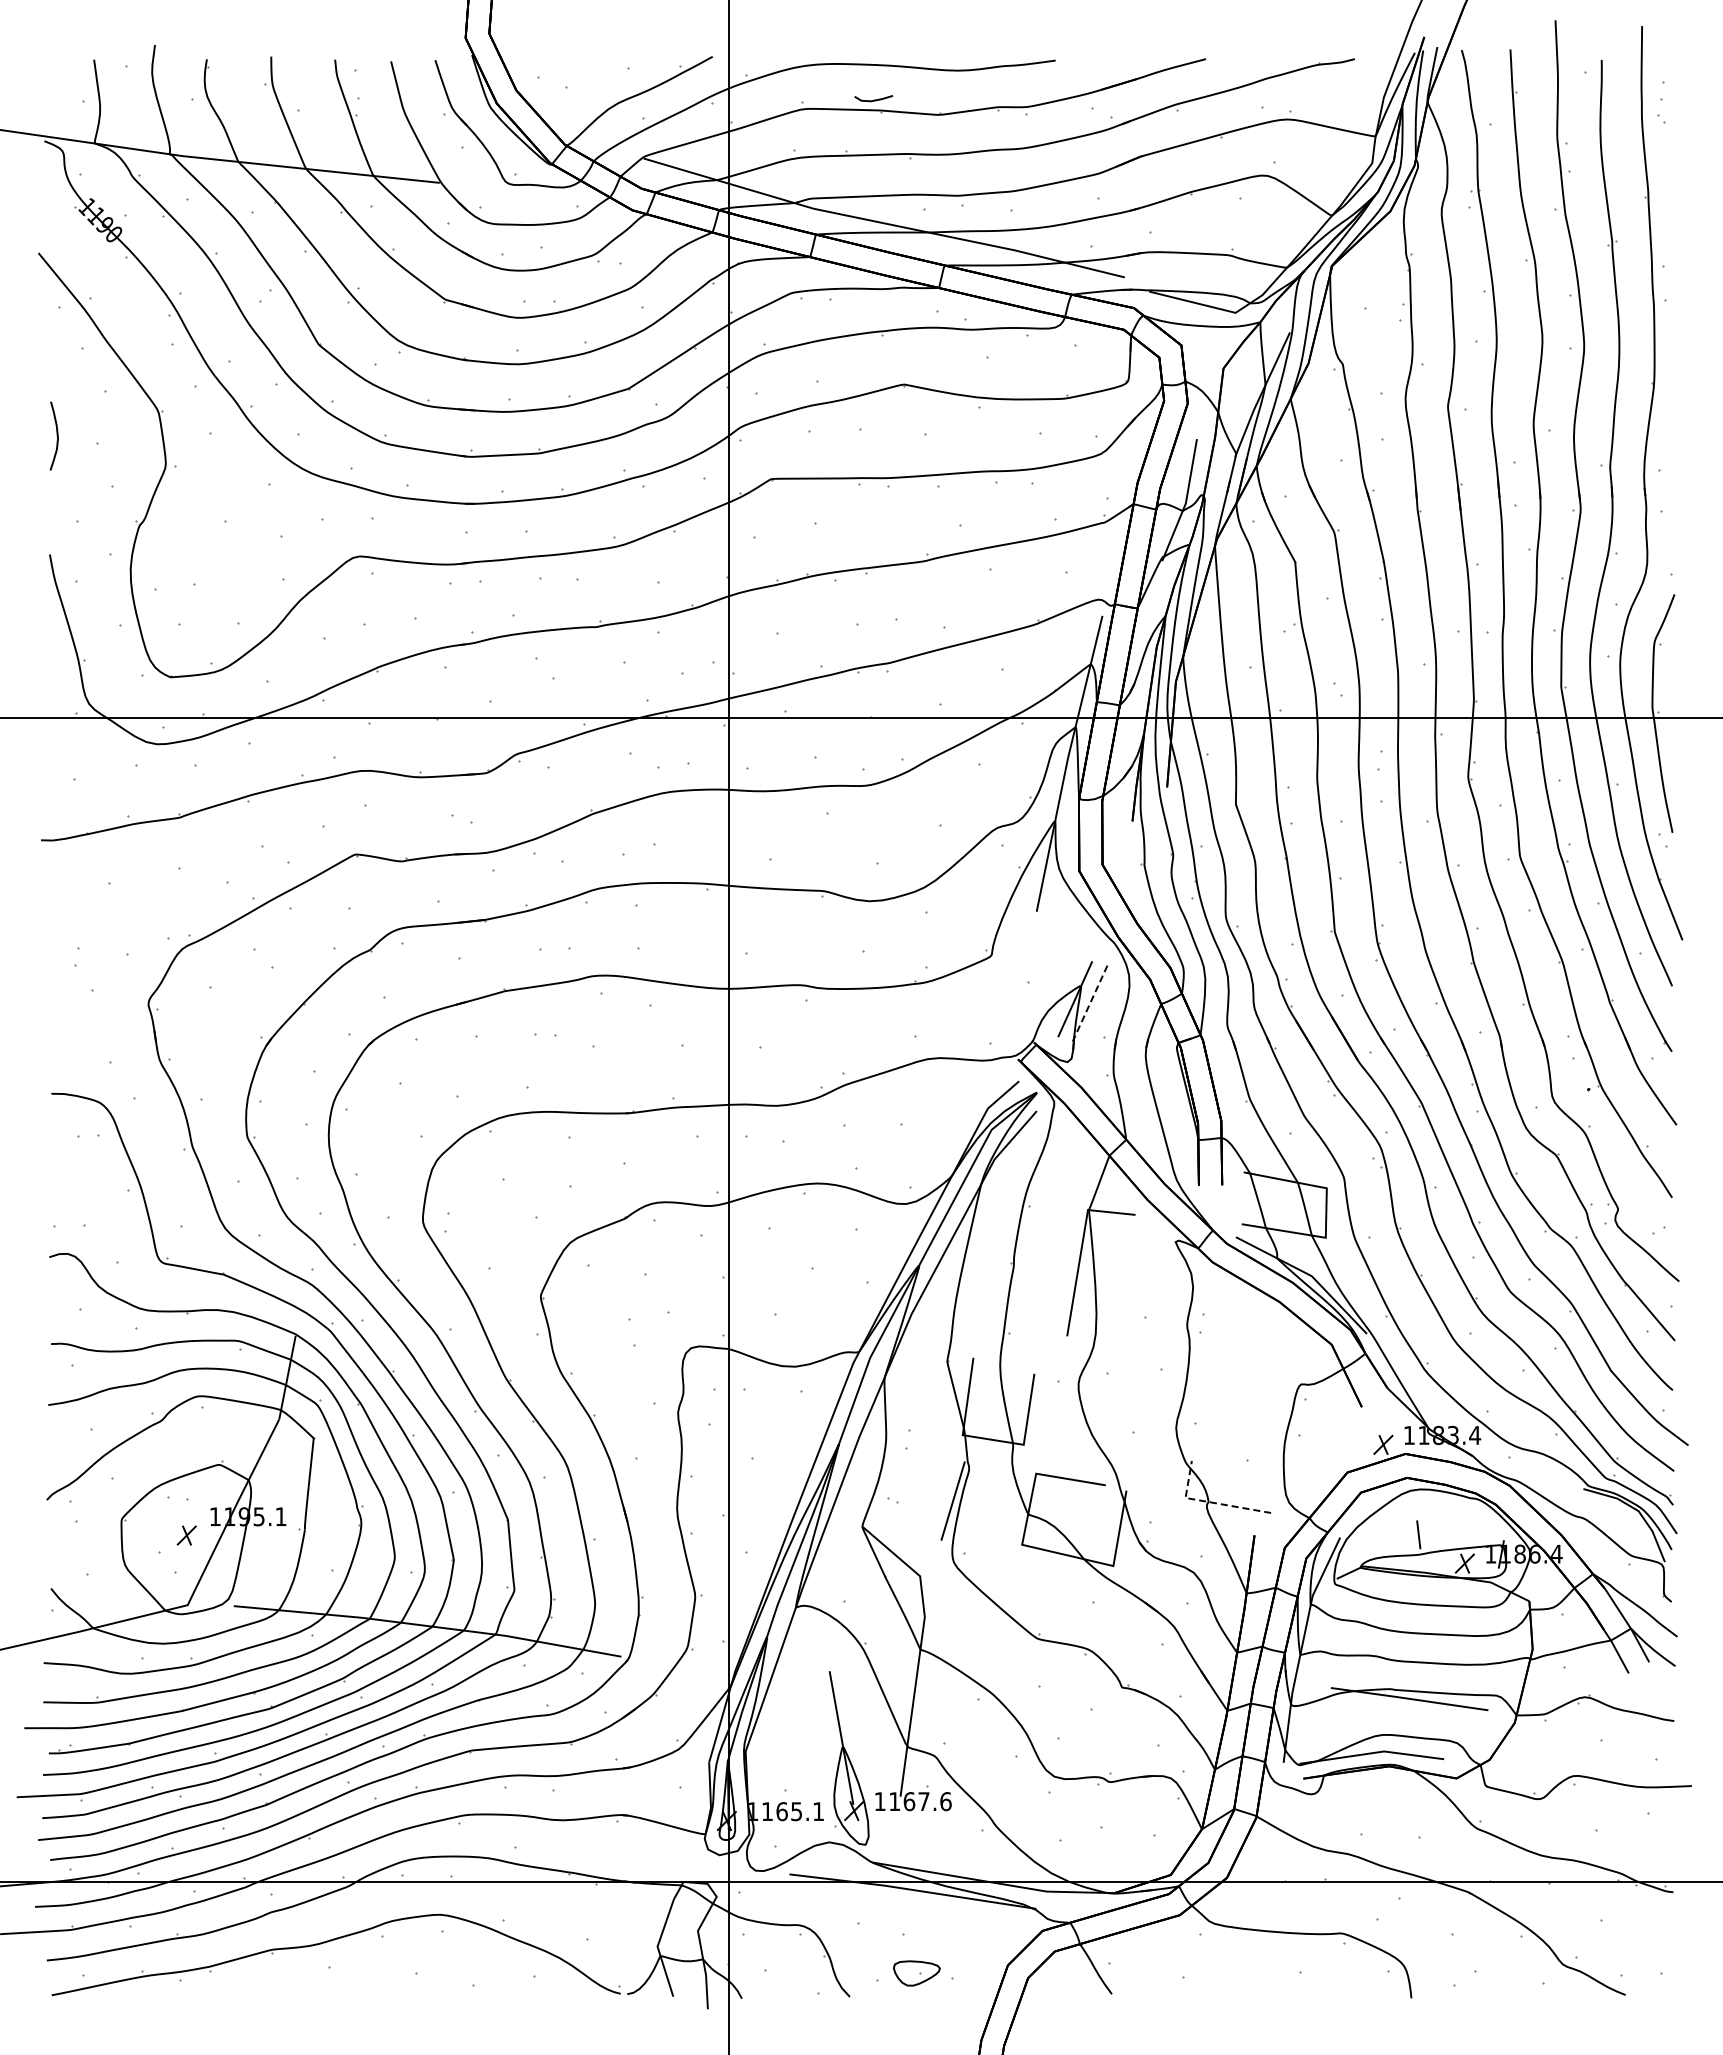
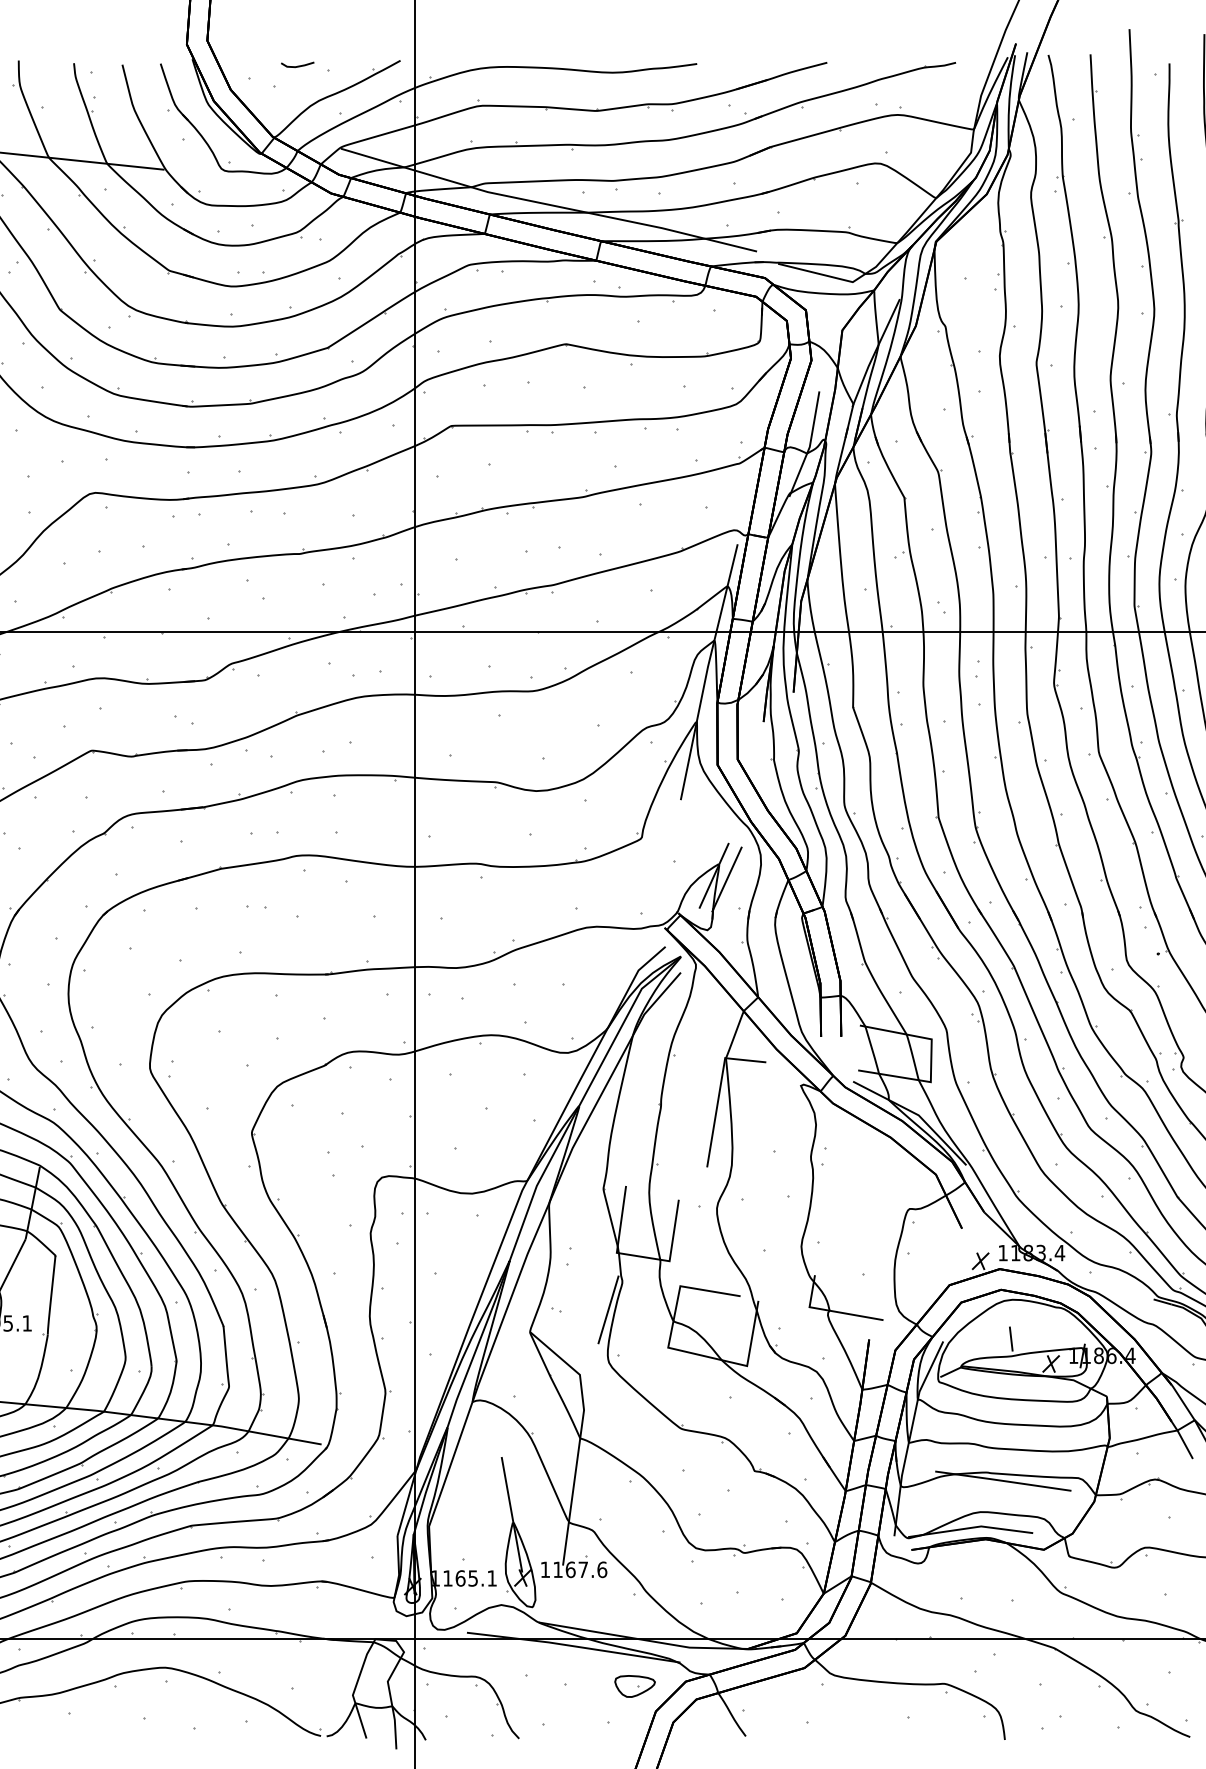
line: (873, 99) -> (297, 65), moved
line: (1090, 1003) -> (727, 879), dashed -> solid
line: (1209, 1502) -> (830, 1311), dashed -> solid
part: (916, 1973) -> (634, 1686), moved

